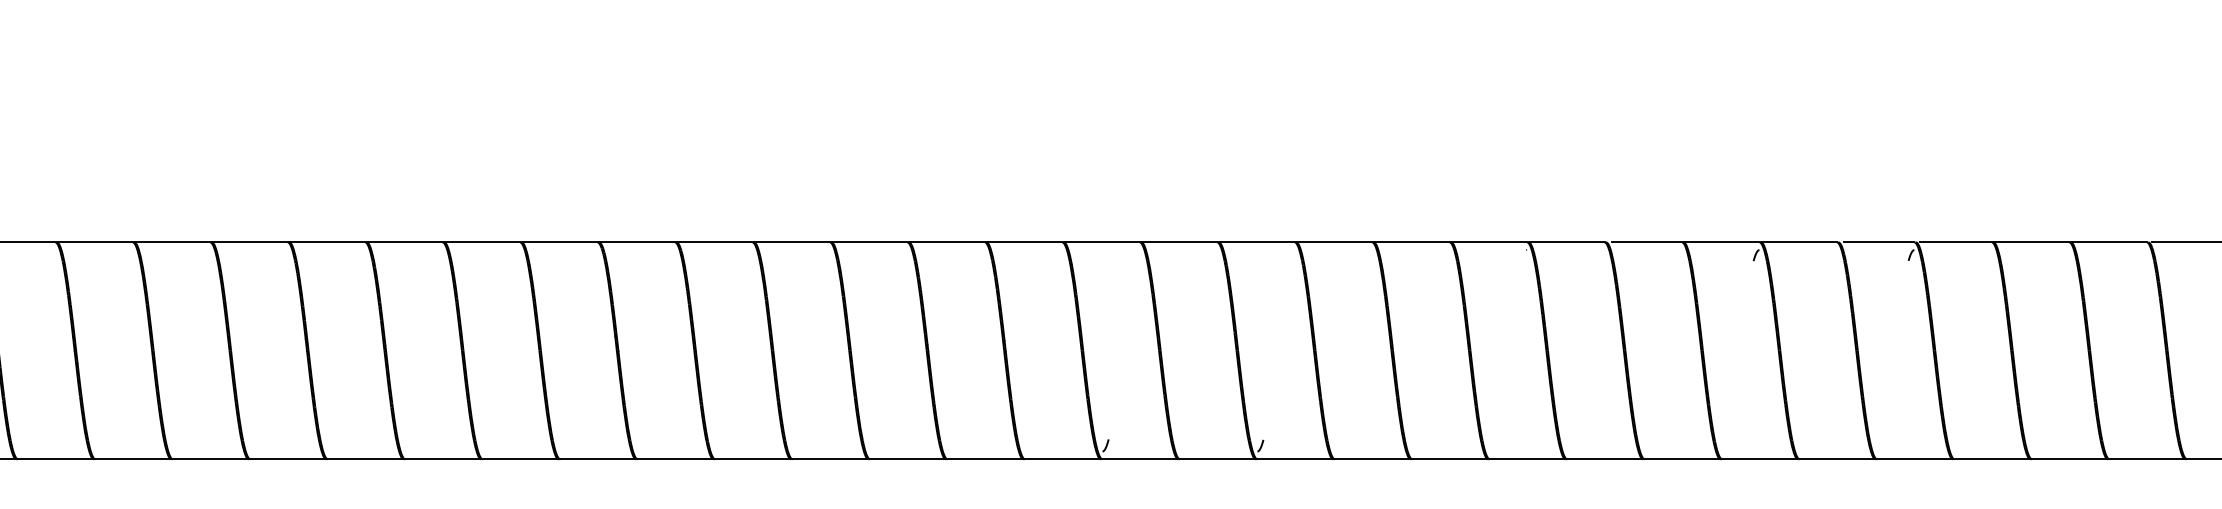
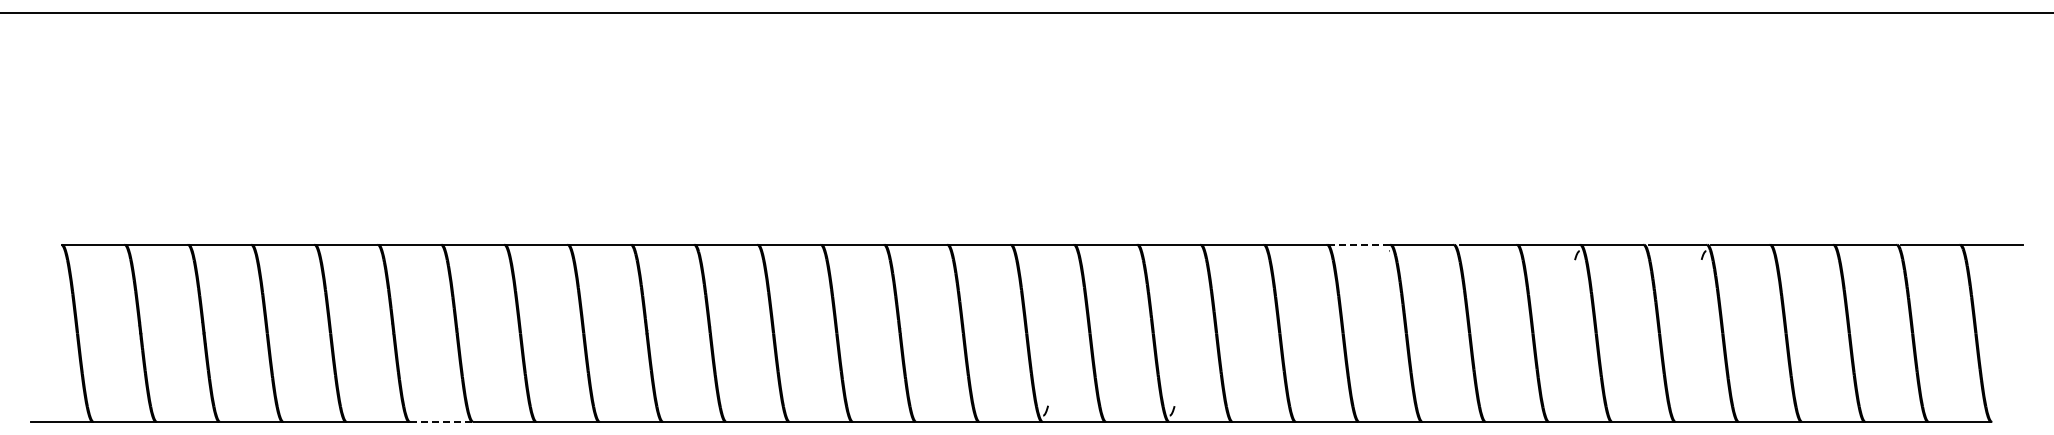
line: (1488, 242) -> (1358, 244), solid -> dashed
line: (366, 458) -> (441, 421), solid -> dashed

